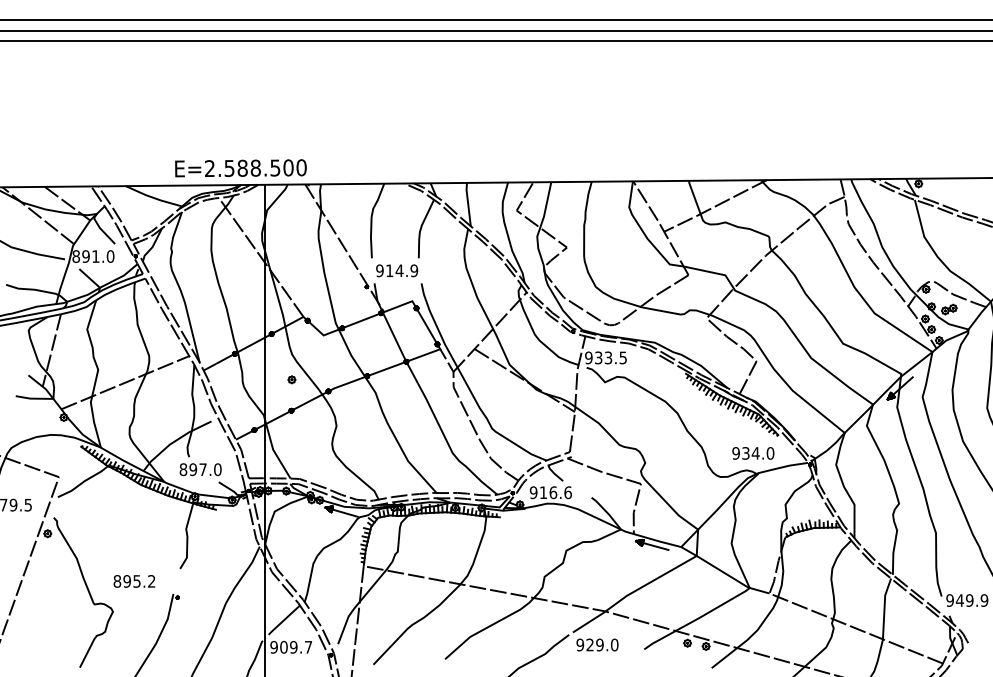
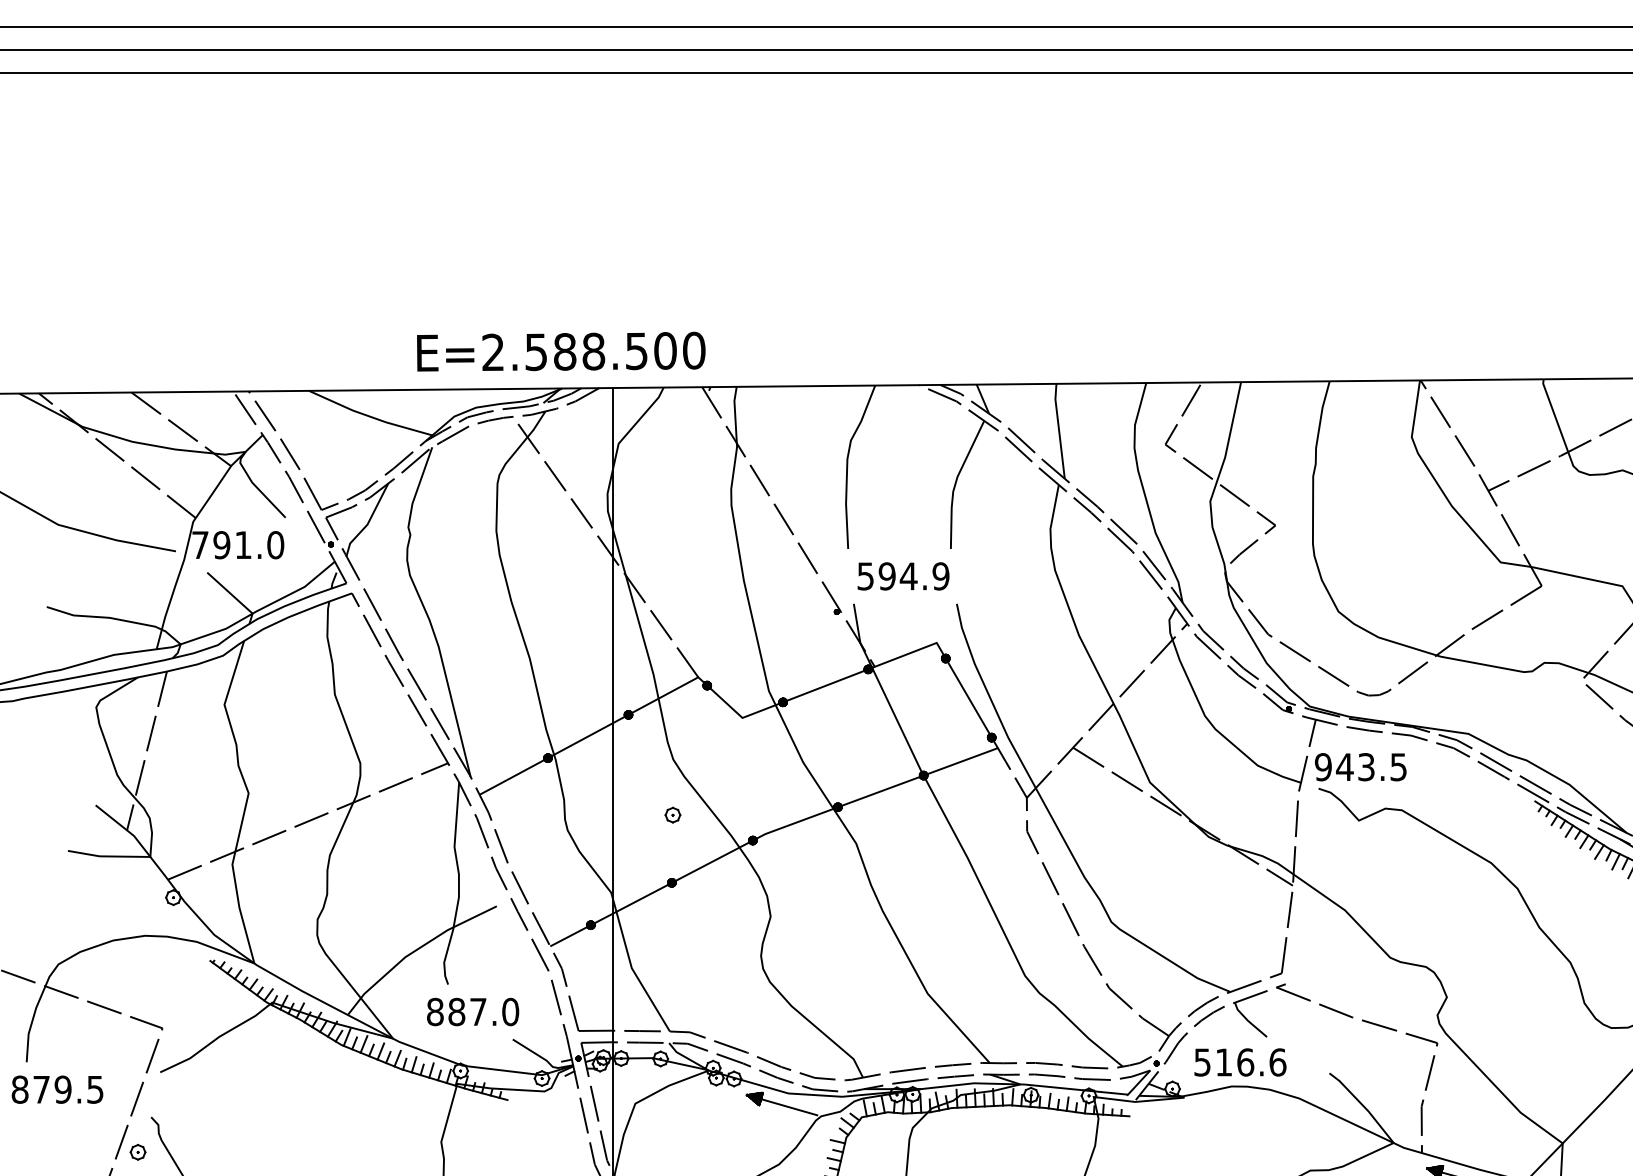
text: (76, 256) -> (200, 544), 891.0 -> 791.0
text: (384, 270) -> (875, 575), 914.9 -> 594.9
text: (598, 357) -> (1344, 766), 933.5 -> 943.5
text: (193, 469) -> (457, 1011), 897.0 -> 887.0
text: (533, 492) -> (1202, 1061), 916.6 -> 516.6

